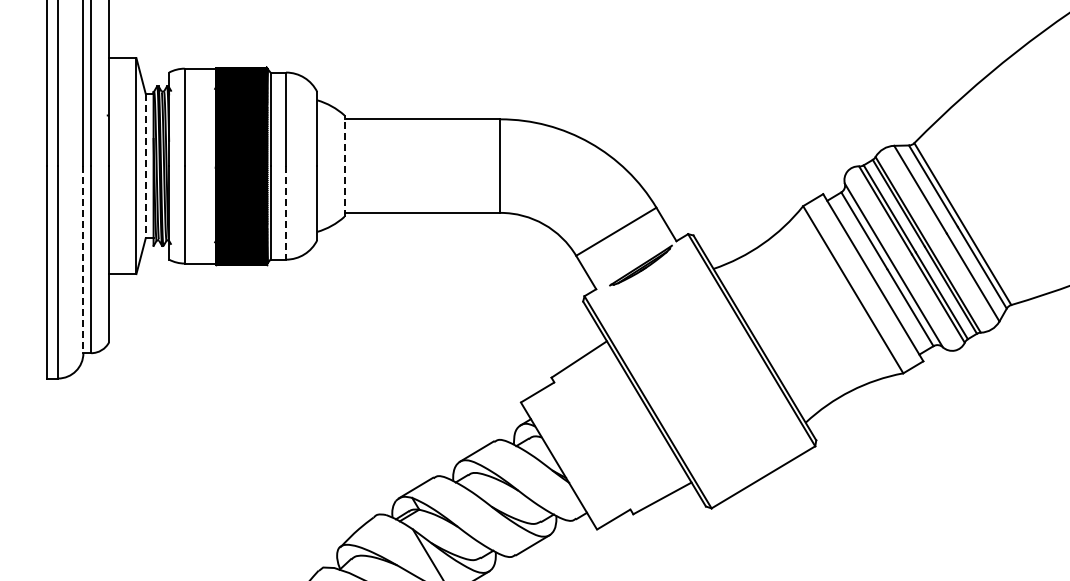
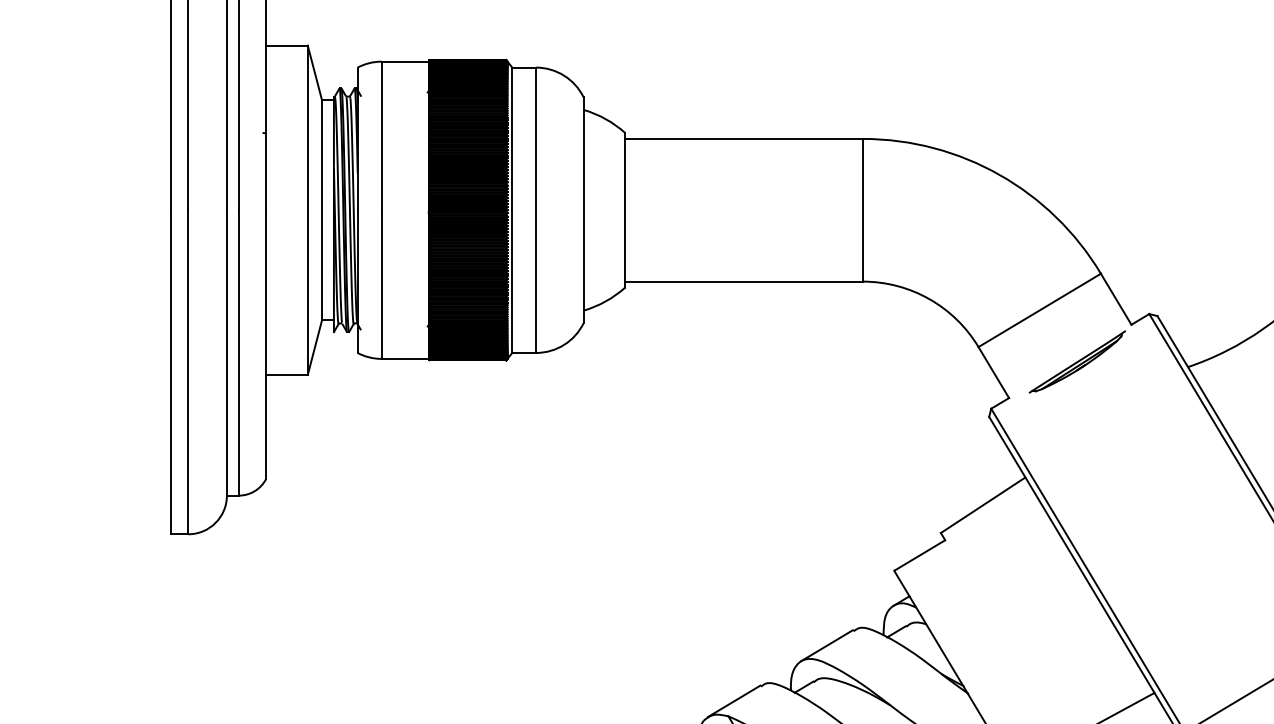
line: (145, 166) -> (321, 210), dashed -> solid
line: (344, 166) -> (625, 210), dashed -> solid
line: (286, 212) -> (536, 281), dashed -> solid
line: (83, 259) -> (227, 352), dashed -> solid

